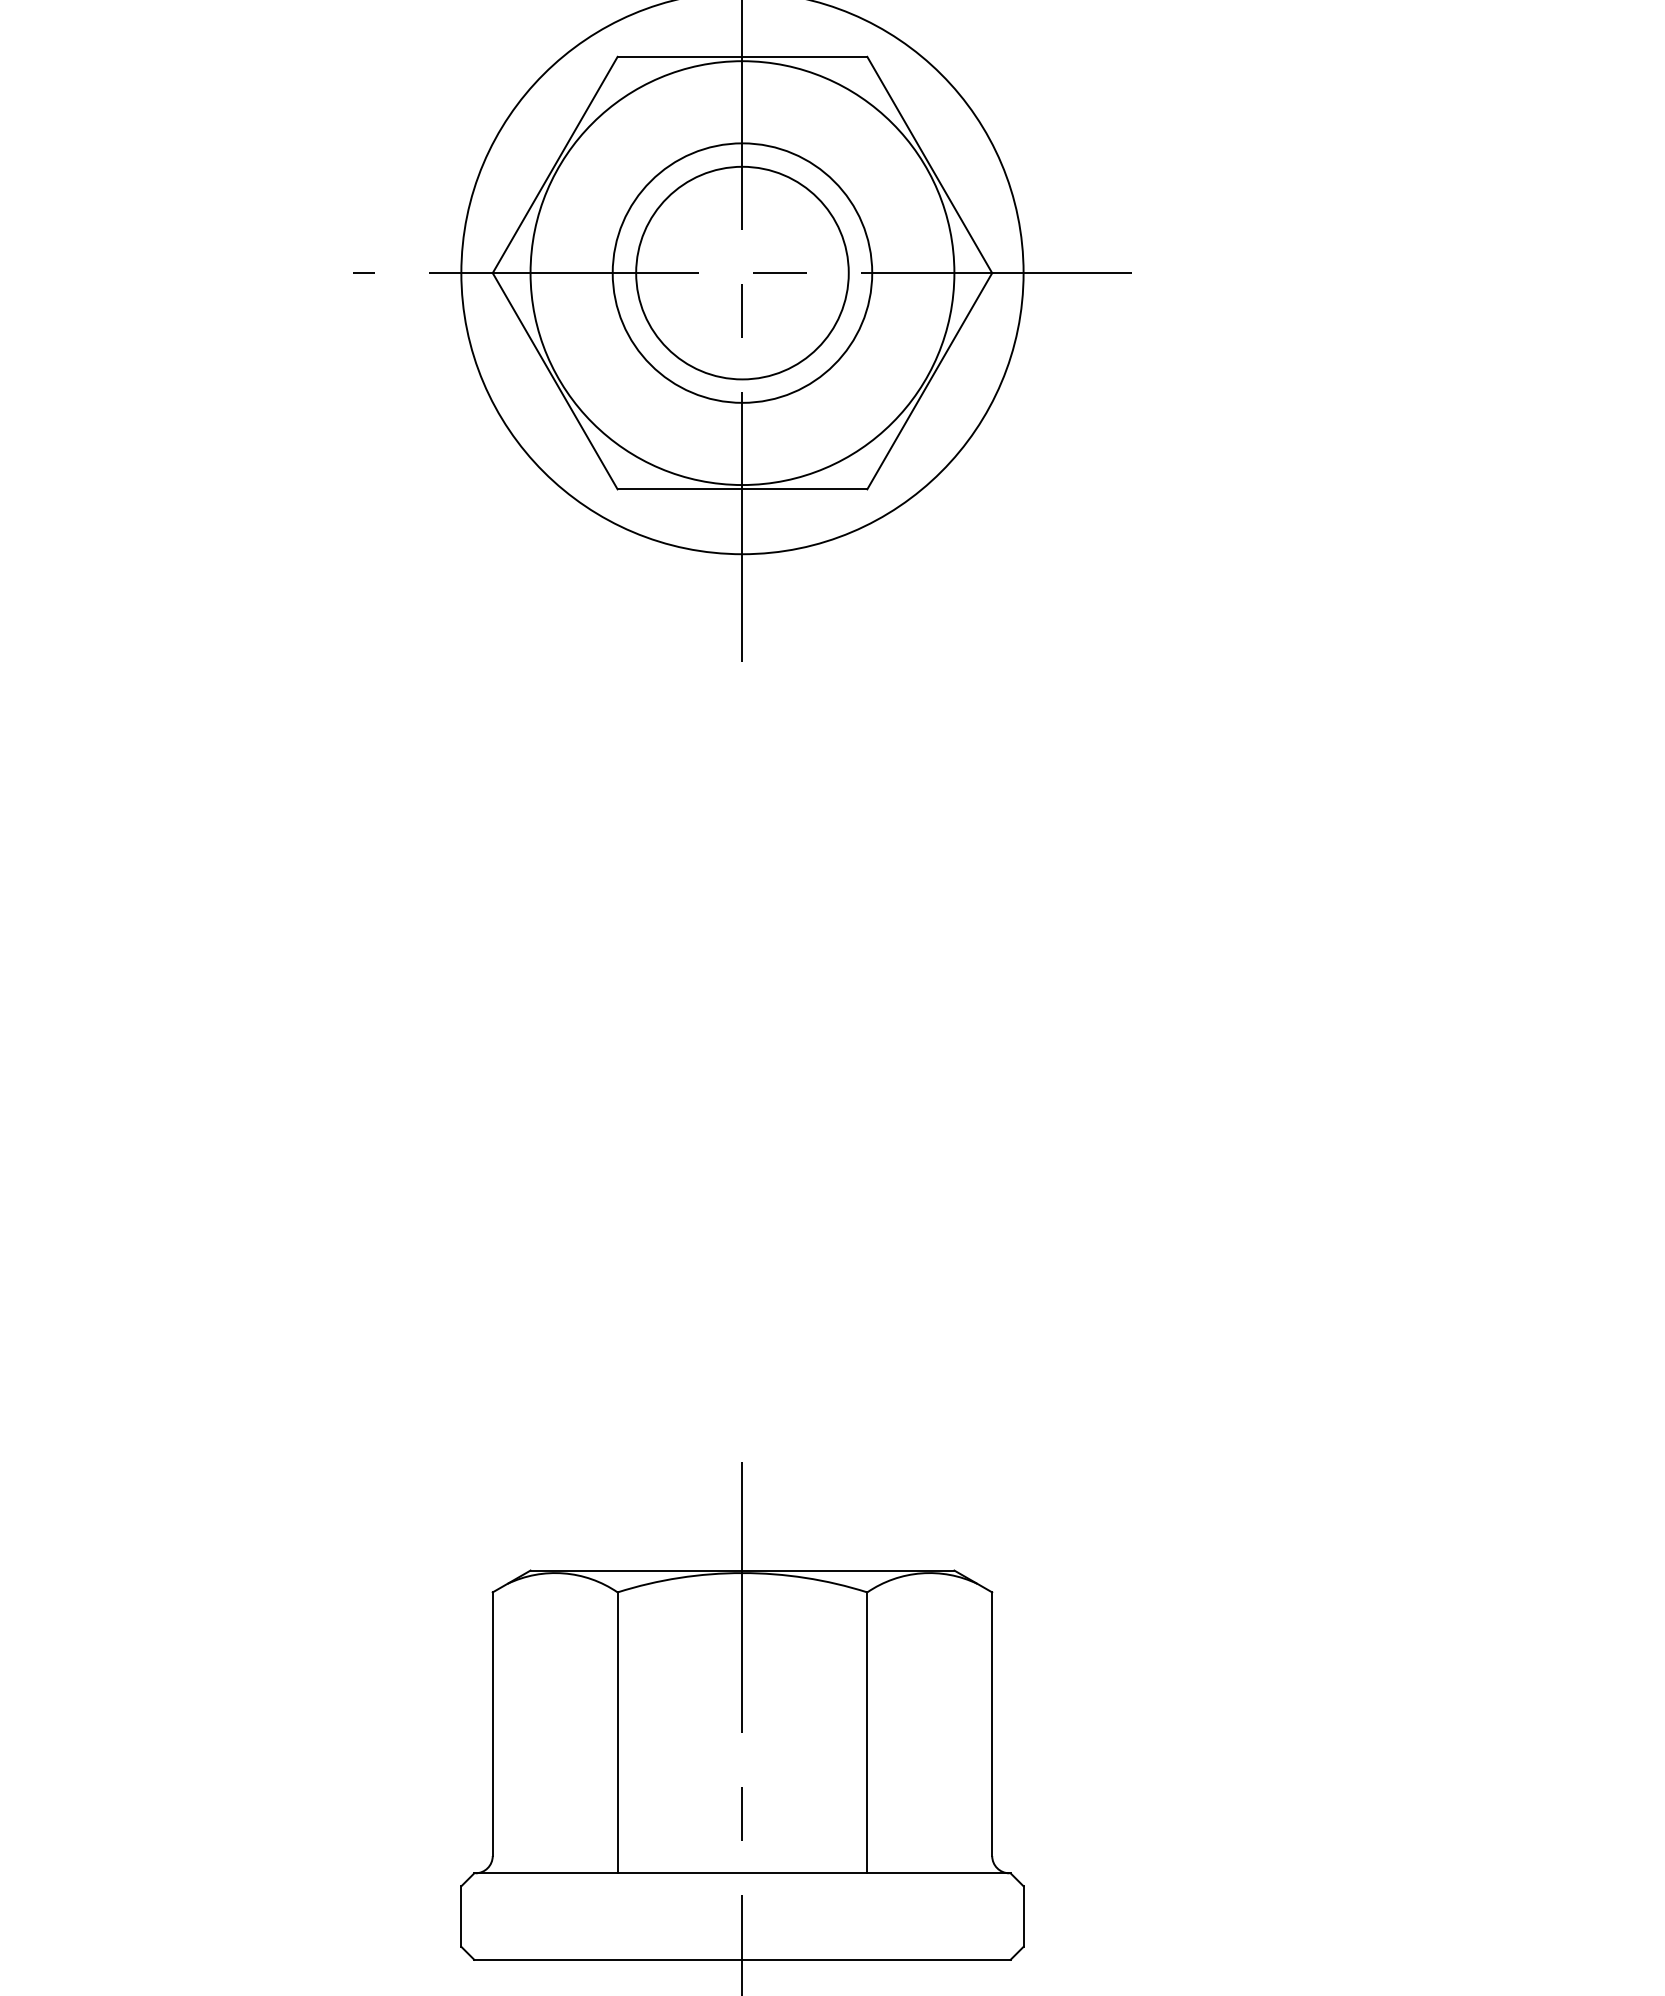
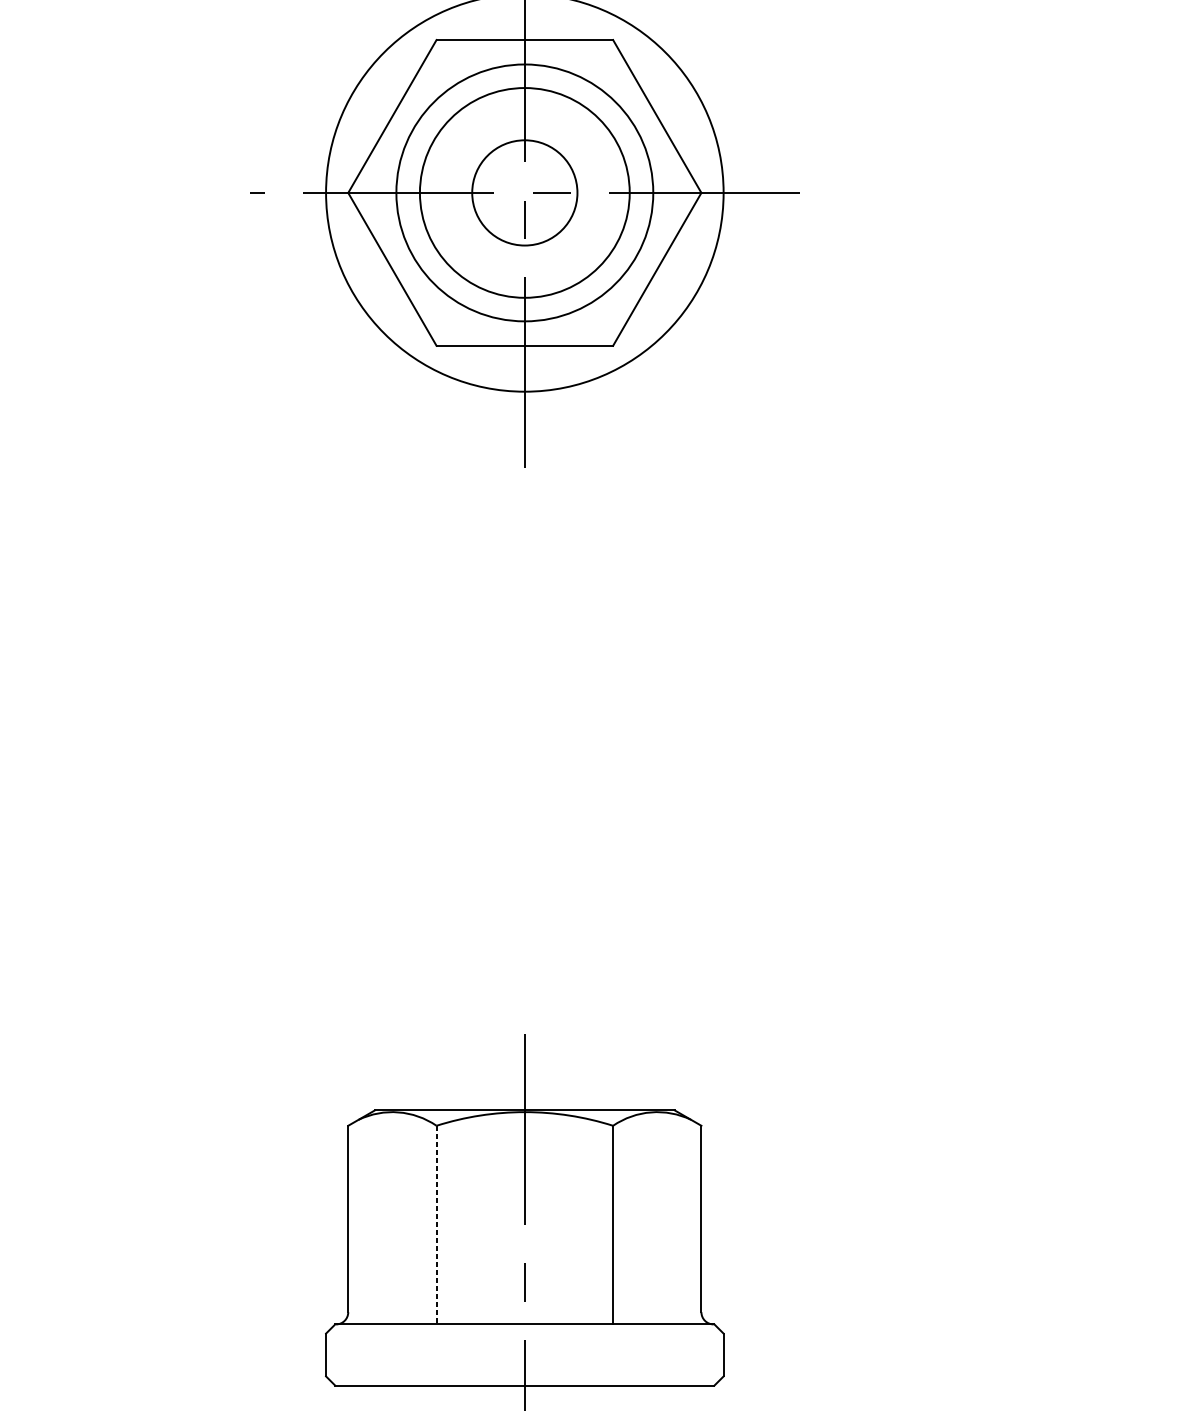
circle: (742, 272) -> (524, 192), size x0.7
circle: (742, 272) -> (524, 192), size x1.4
circle: (742, 273) -> (524, 193), size x0.7
line: (617, 1733) -> (436, 1225), solid -> dashed

